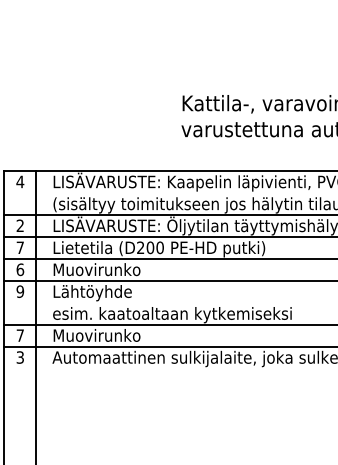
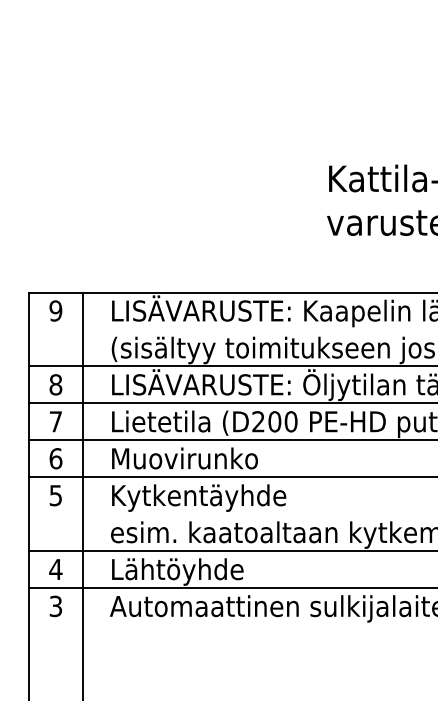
text: (20, 181) -> (56, 310), 4 -> 9
text: (20, 225) -> (56, 384), 2 -> 8
text: (20, 291) -> (56, 495), 9 -> 5
text: (106, 293) -> (200, 498), Lähtöyhde -> Kytkentäyhde
text: (20, 335) -> (56, 569), 7 -> 4
text: (97, 337) -> (185, 572), Muovirunko -> Lähtöyhde

